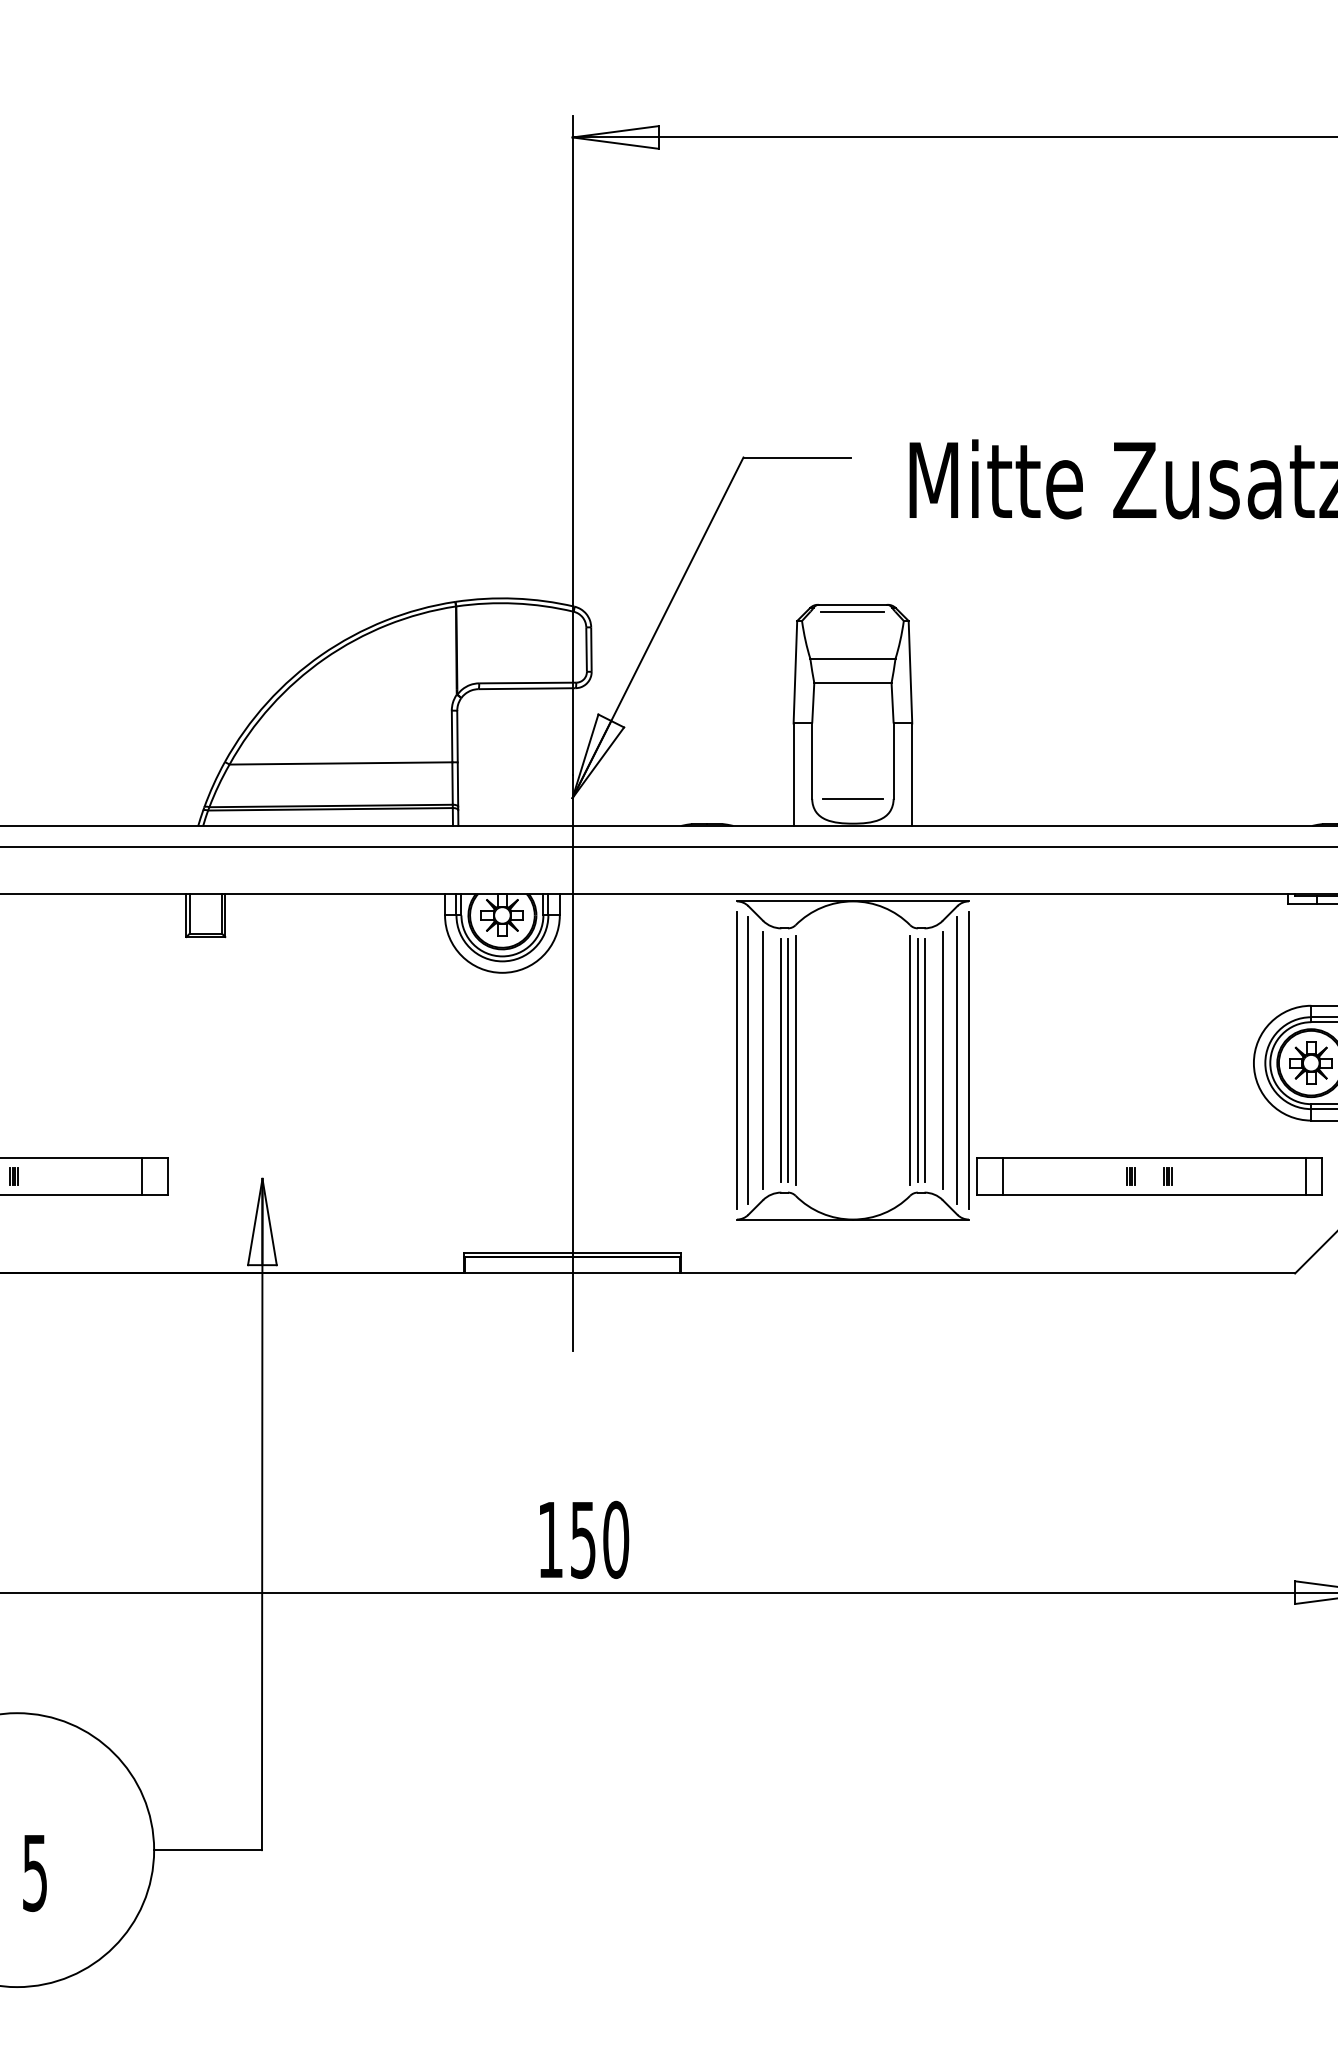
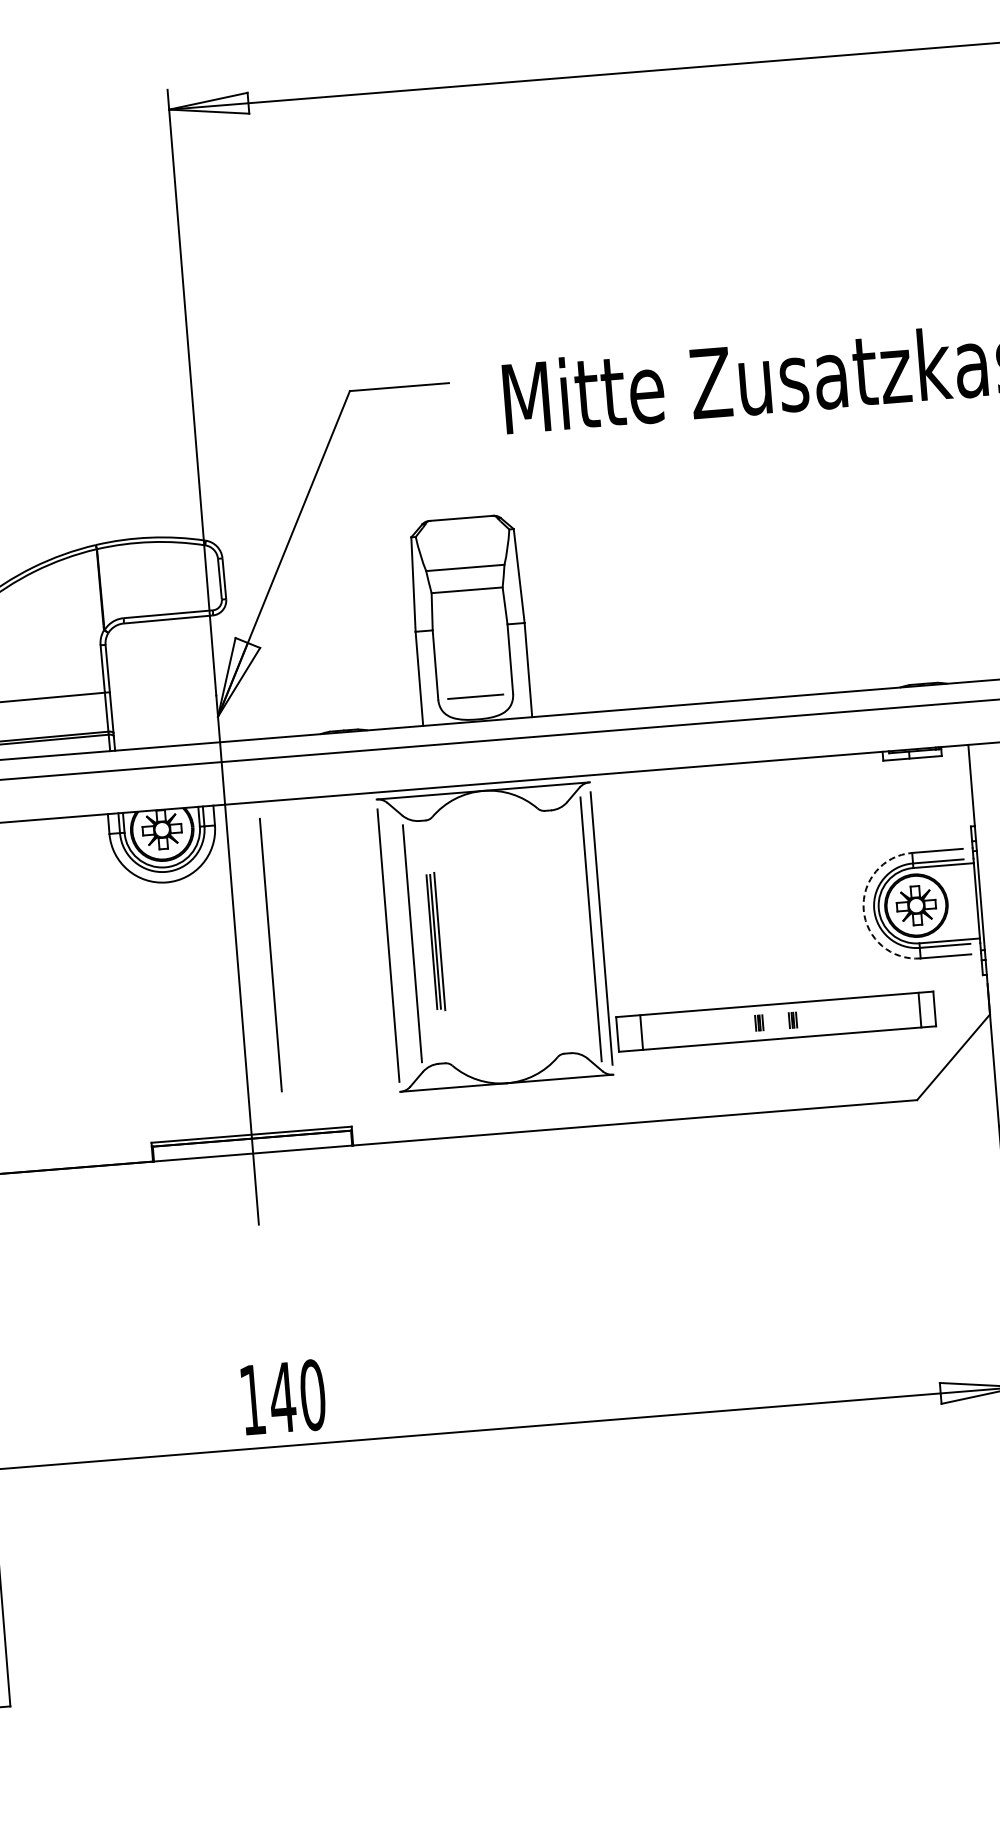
line: (852, 611) -> (461, 524), removed
line: (608, 1060) -> (270, 955), added
line: (748, 1060) -> (399, 944), removed
part: (788, 1060) -> (435, 941), size x0.6
part: (917, 1060) -> (554, 932), removed
line: (942, 1060) -> (577, 930), removed
arc: (1253, 1063) -> (863, 910), solid -> dashed
text: (582, 1540) -> (282, 1398), 150 -> 140

